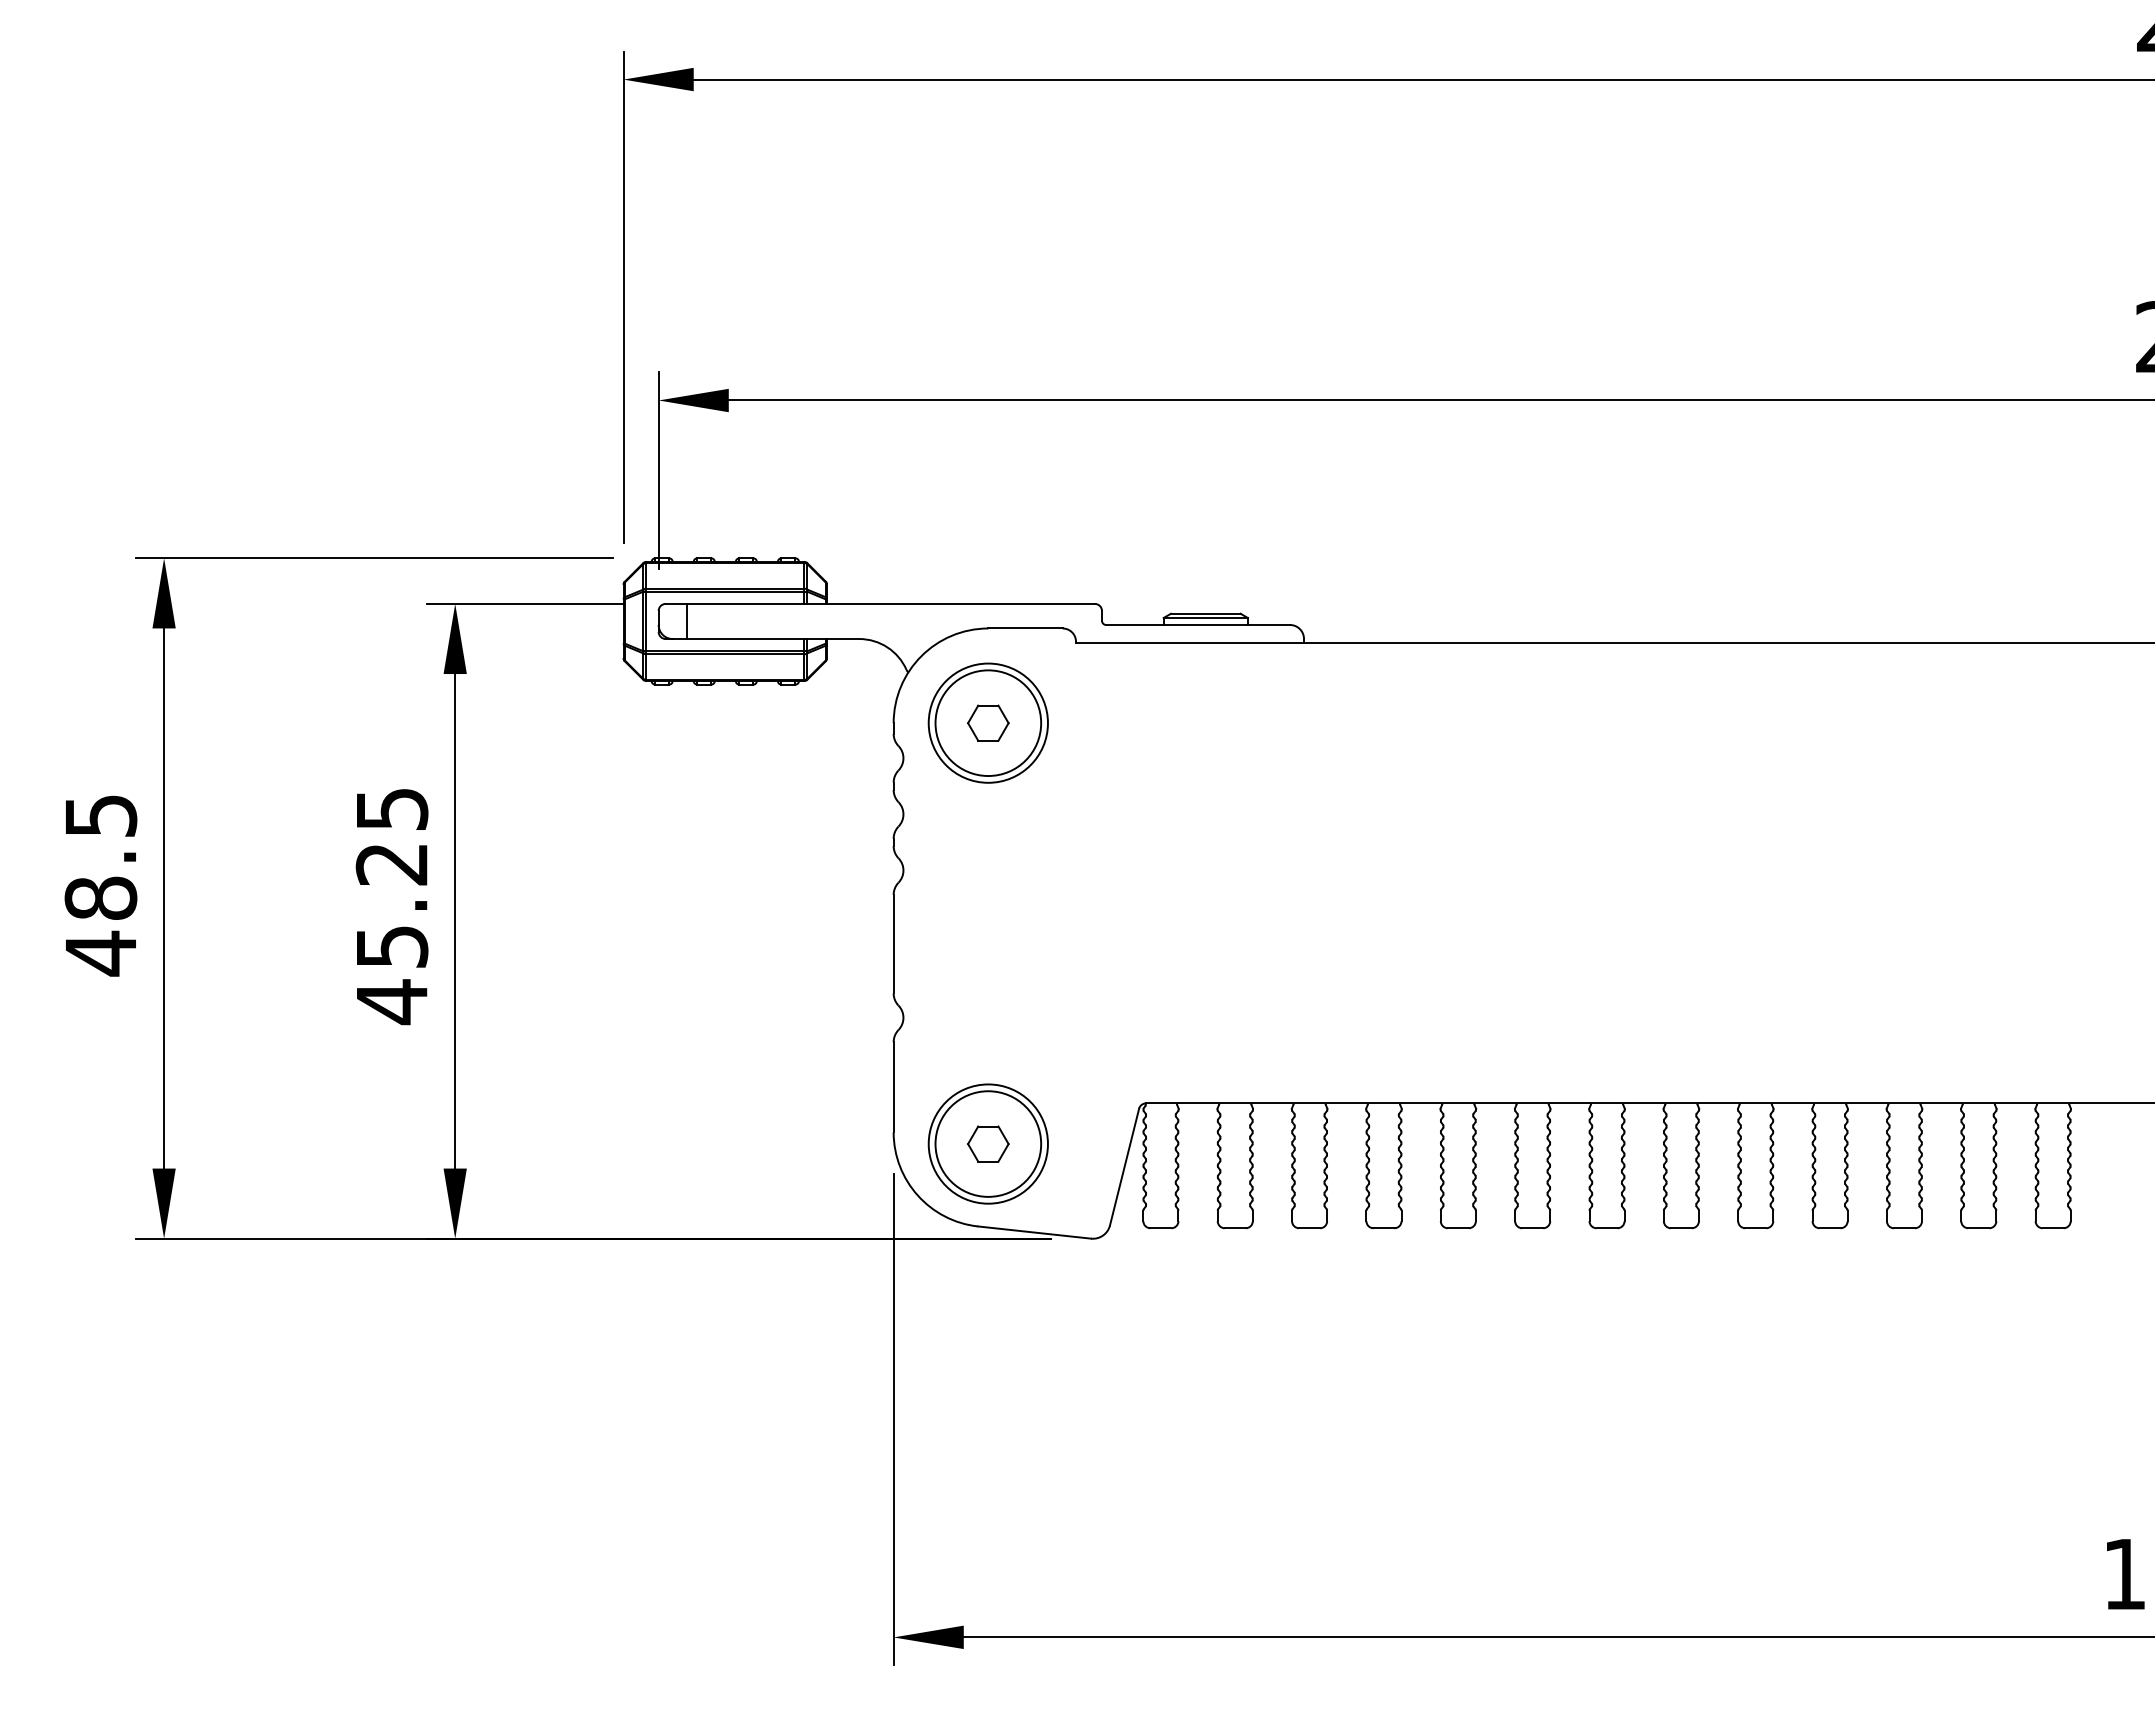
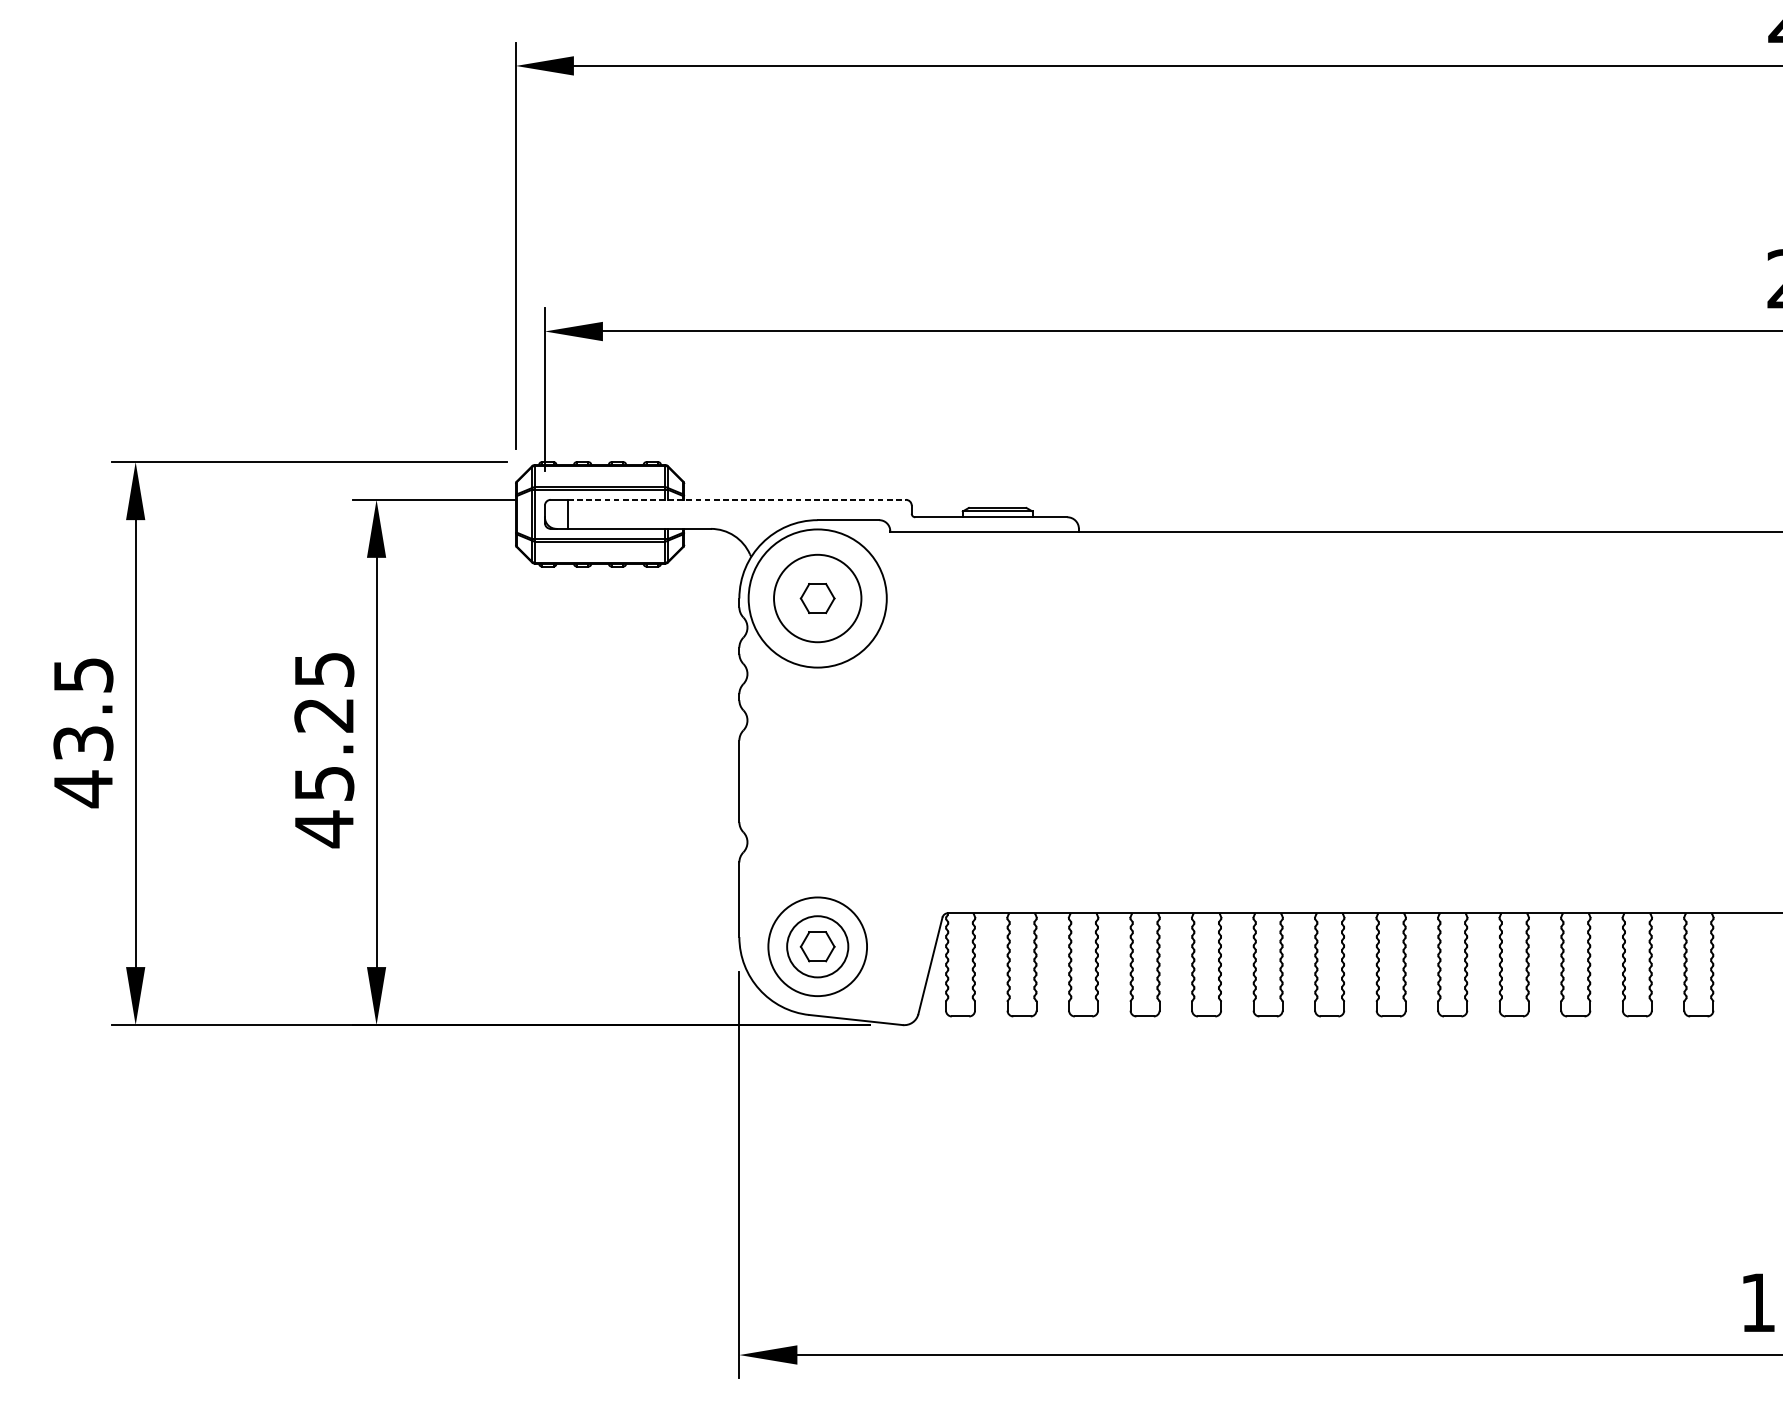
line: (891, 603) -> (737, 499), solid -> dashed
circle: (987, 722) -> (817, 597), size x1.4
text: (100, 897) -> (83, 742), 48.5 -> 43.5
circle: (988, 1143) -> (817, 946), size x0.7

